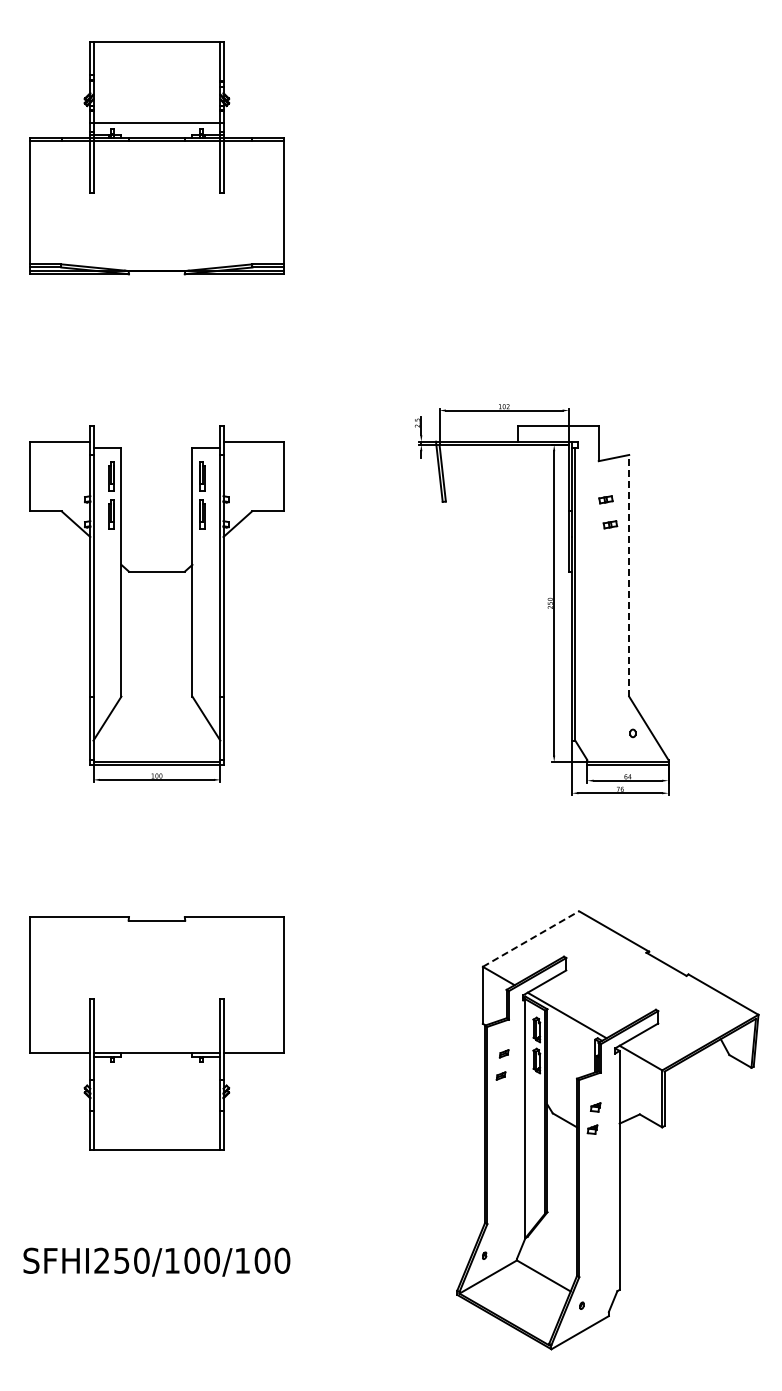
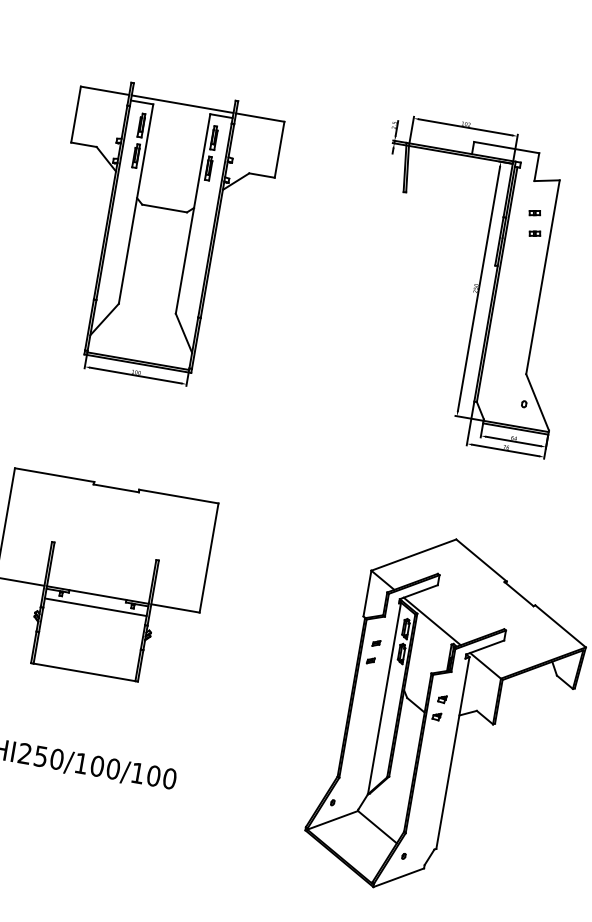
line: (156, 441) -> (182, 104), added
line: (629, 575) -> (543, 277), dashed -> solid
line: (530, 939) -> (413, 555), dashed -> solid
line: (156, 1068) -> (95, 607), added

